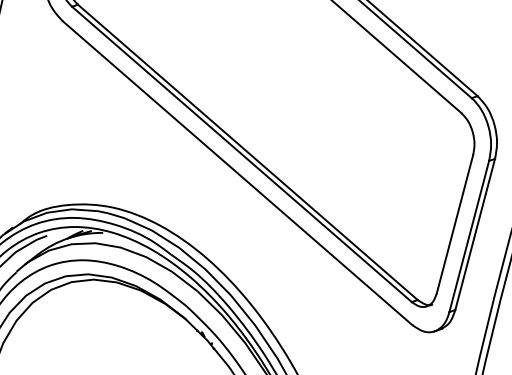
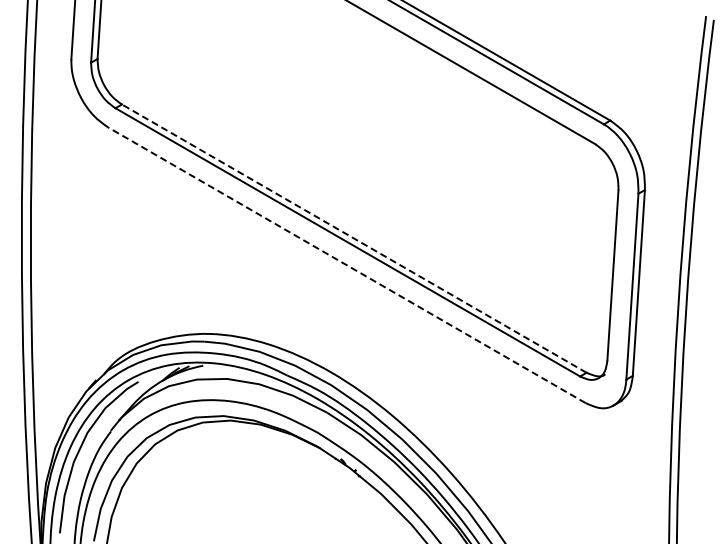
line: (247, 152) -> (353, 238), solid -> dashed
line: (237, 173) -> (346, 265), solid -> dashed

